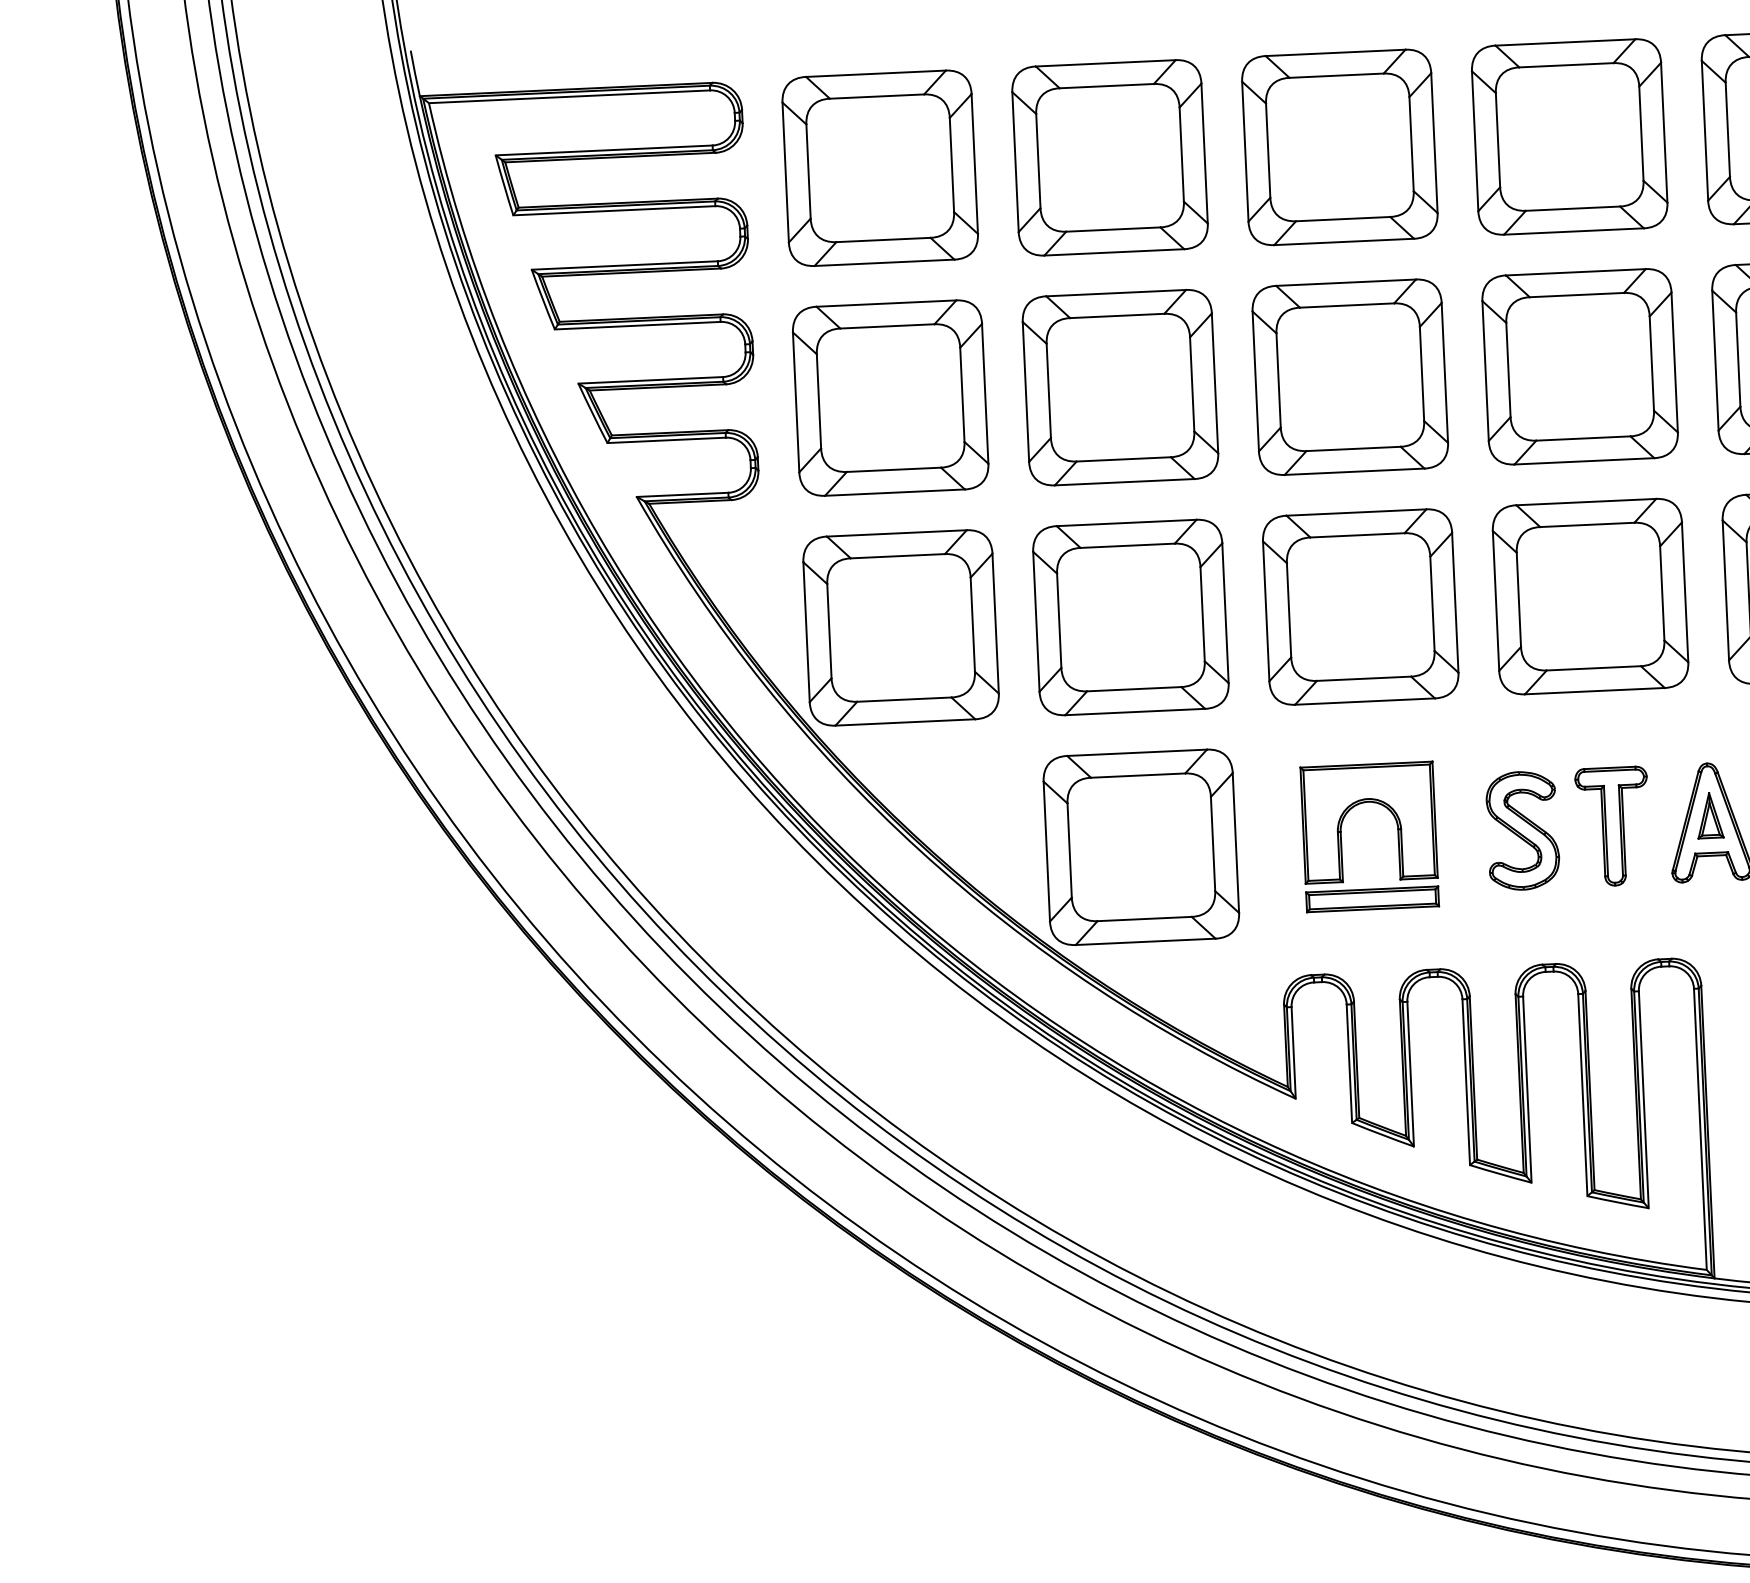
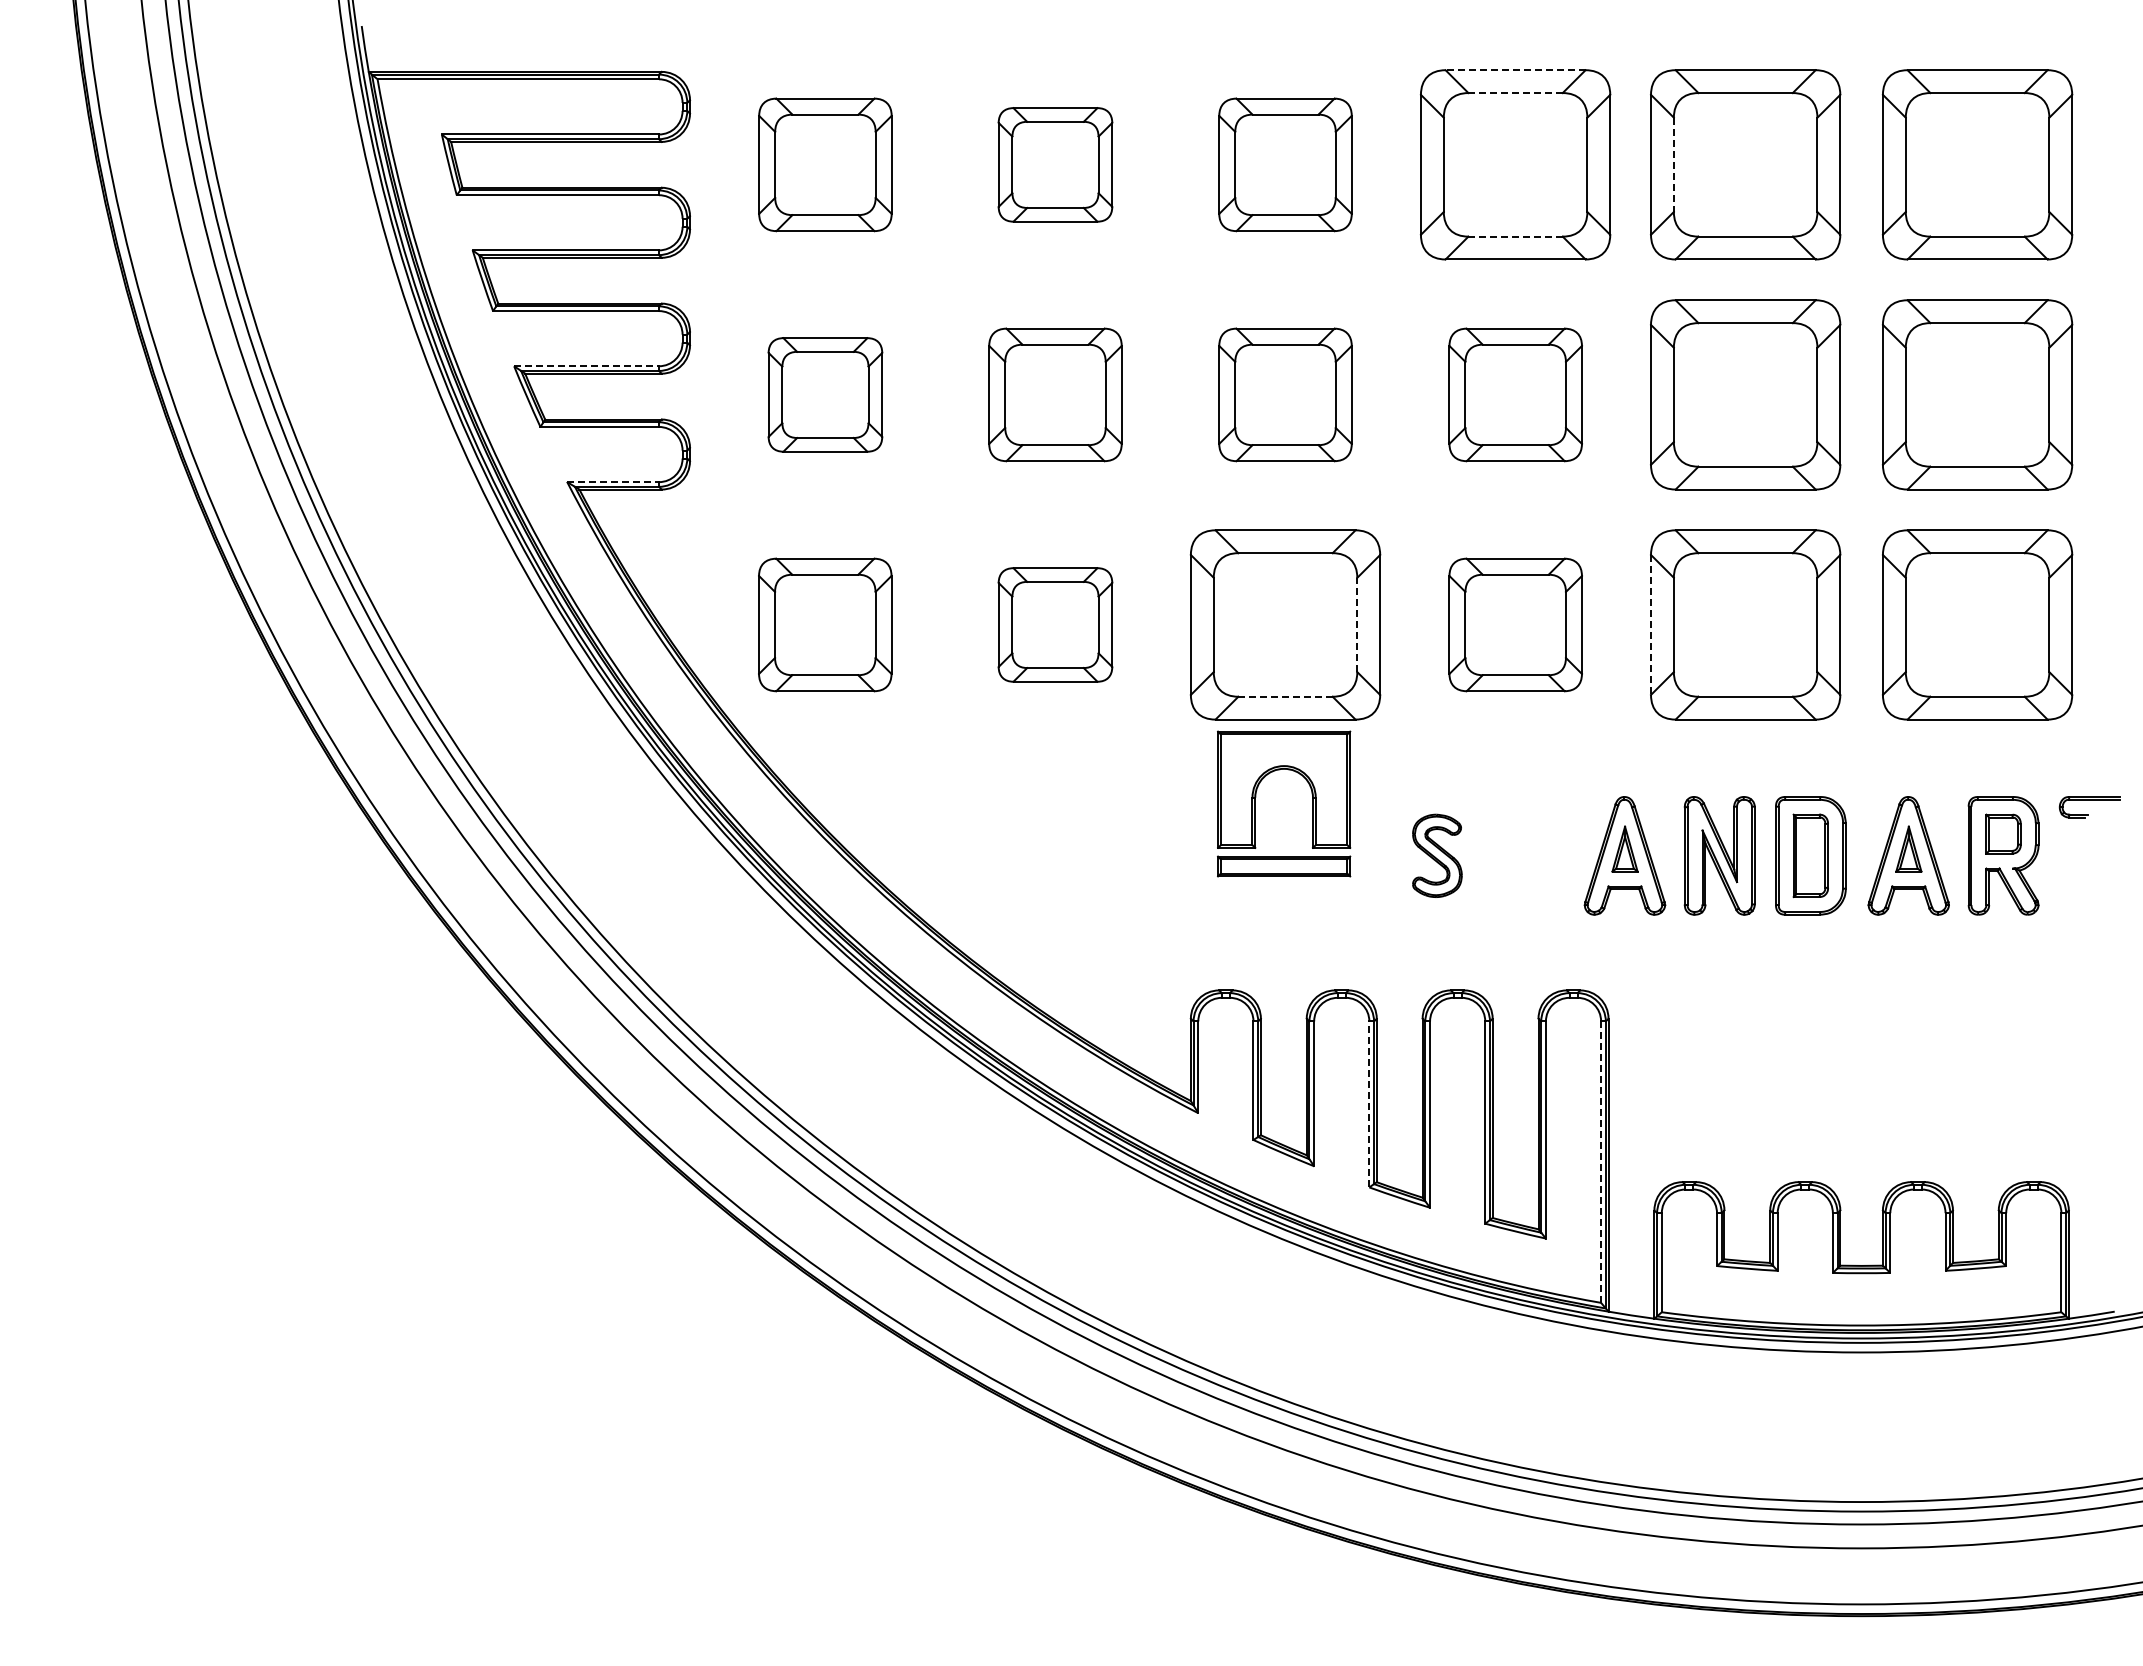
line: (1565, 42) -> (1515, 70), solid -> dashed
line: (1566, 65) -> (1515, 93), solid -> dashed
line: (1727, 130) -> (1673, 165), solid -> dashed
part: (1339, 147) -> (1285, 164), size x0.7
part: (1110, 157) -> (1055, 164), size x0.6
part: (880, 167) -> (825, 164), size x0.7
line: (1573, 208) -> (1516, 236), solid -> dashed
part: (1580, 366) -> (1515, 394), size x0.7
part: (1350, 376) -> (1285, 394), size x0.7
line: (651, 380) -> (587, 366), solid -> dashed
part: (1120, 387) -> (1055, 394), size x0.7
part: (890, 397) -> (825, 394), size x0.6
line: (682, 495) -> (613, 482), solid -> dashed
line: (1726, 589) -> (1651, 624), solid -> dashed
part: (1590, 596) -> (1515, 624), size x0.7
line: (1432, 603) -> (1357, 624), solid -> dashed
part: (1130, 617) -> (1055, 624), size x0.6
part: (900, 627) -> (824, 624), size x0.7
line: (1364, 678) -> (1286, 696), solid -> dashed
part: (1612, 826) -> (1527, 855), removed
part: (1523, 830) -> (1437, 855), size x0.7
part: (1398, 835) -> (1312, 803), moved
part: (1141, 846) -> (1055, 854), removed
line: (1466, 1082) -> (1369, 1104), solid -> dashed
line: (1700, 1129) -> (1601, 1162), solid -> dashed

